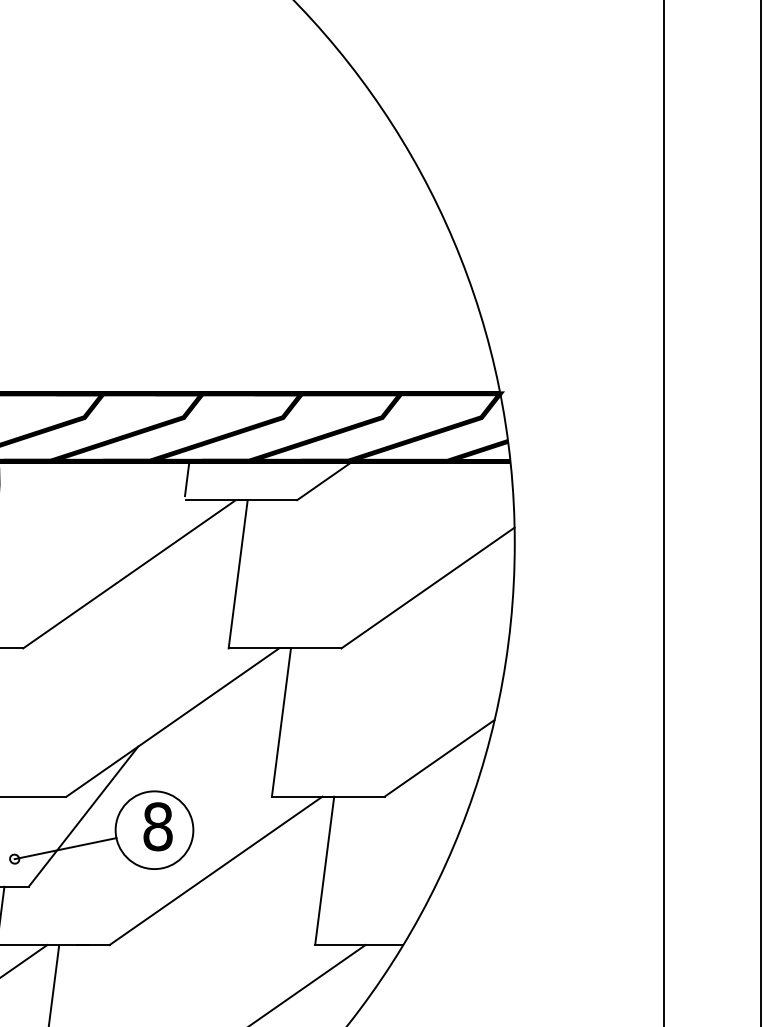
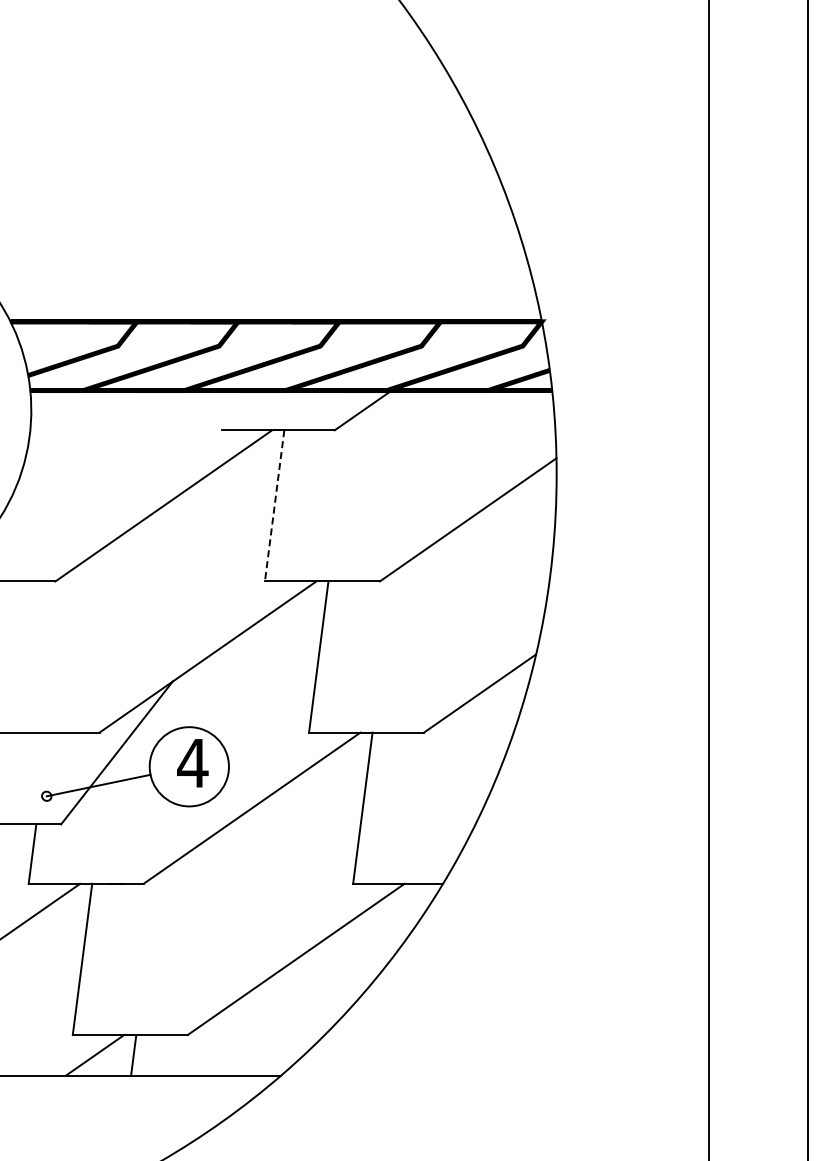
line: (187, 478) -> (222, 408), removed
line: (238, 574) -> (274, 506), solid -> dashed
text: (157, 826) -> (192, 763), 8 -> 4

